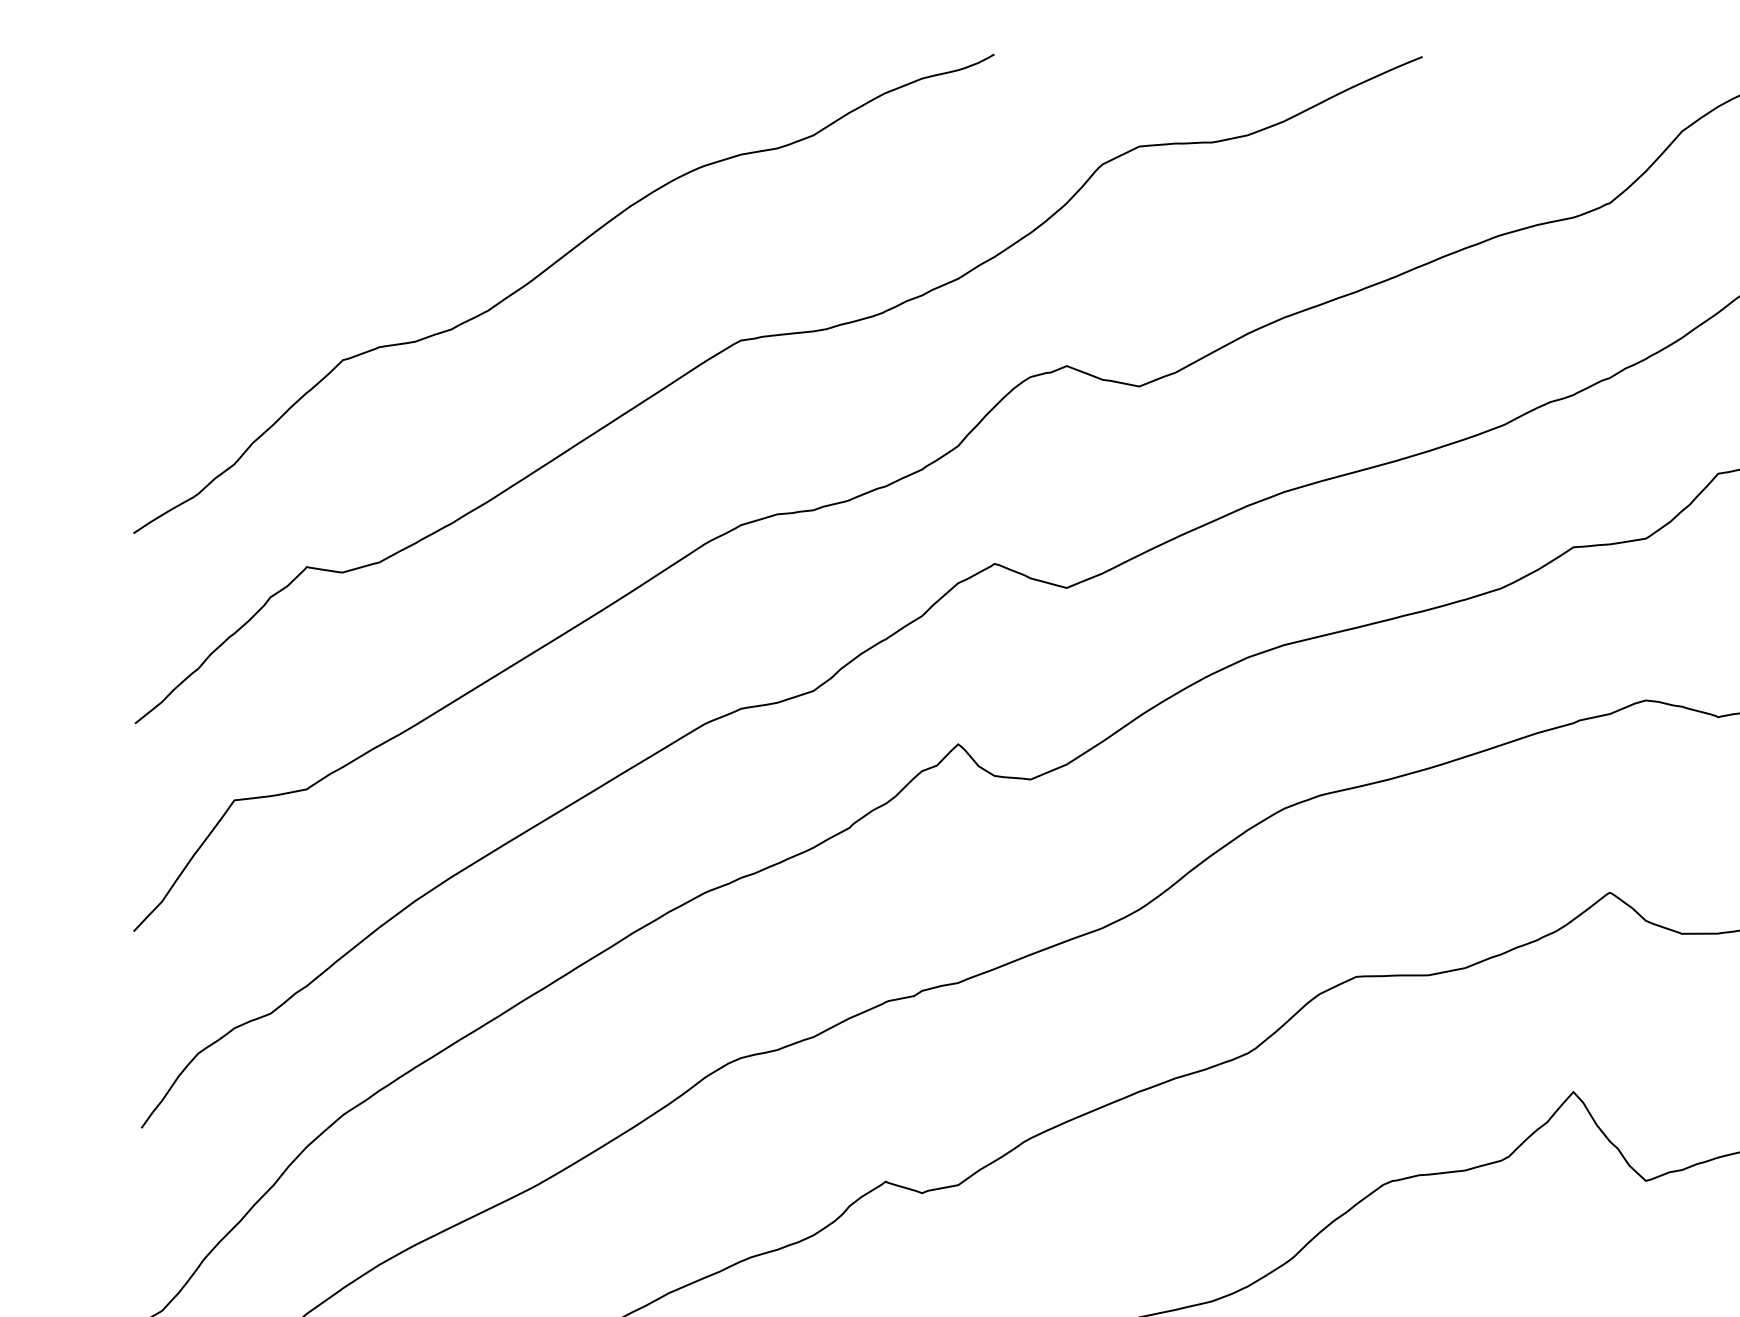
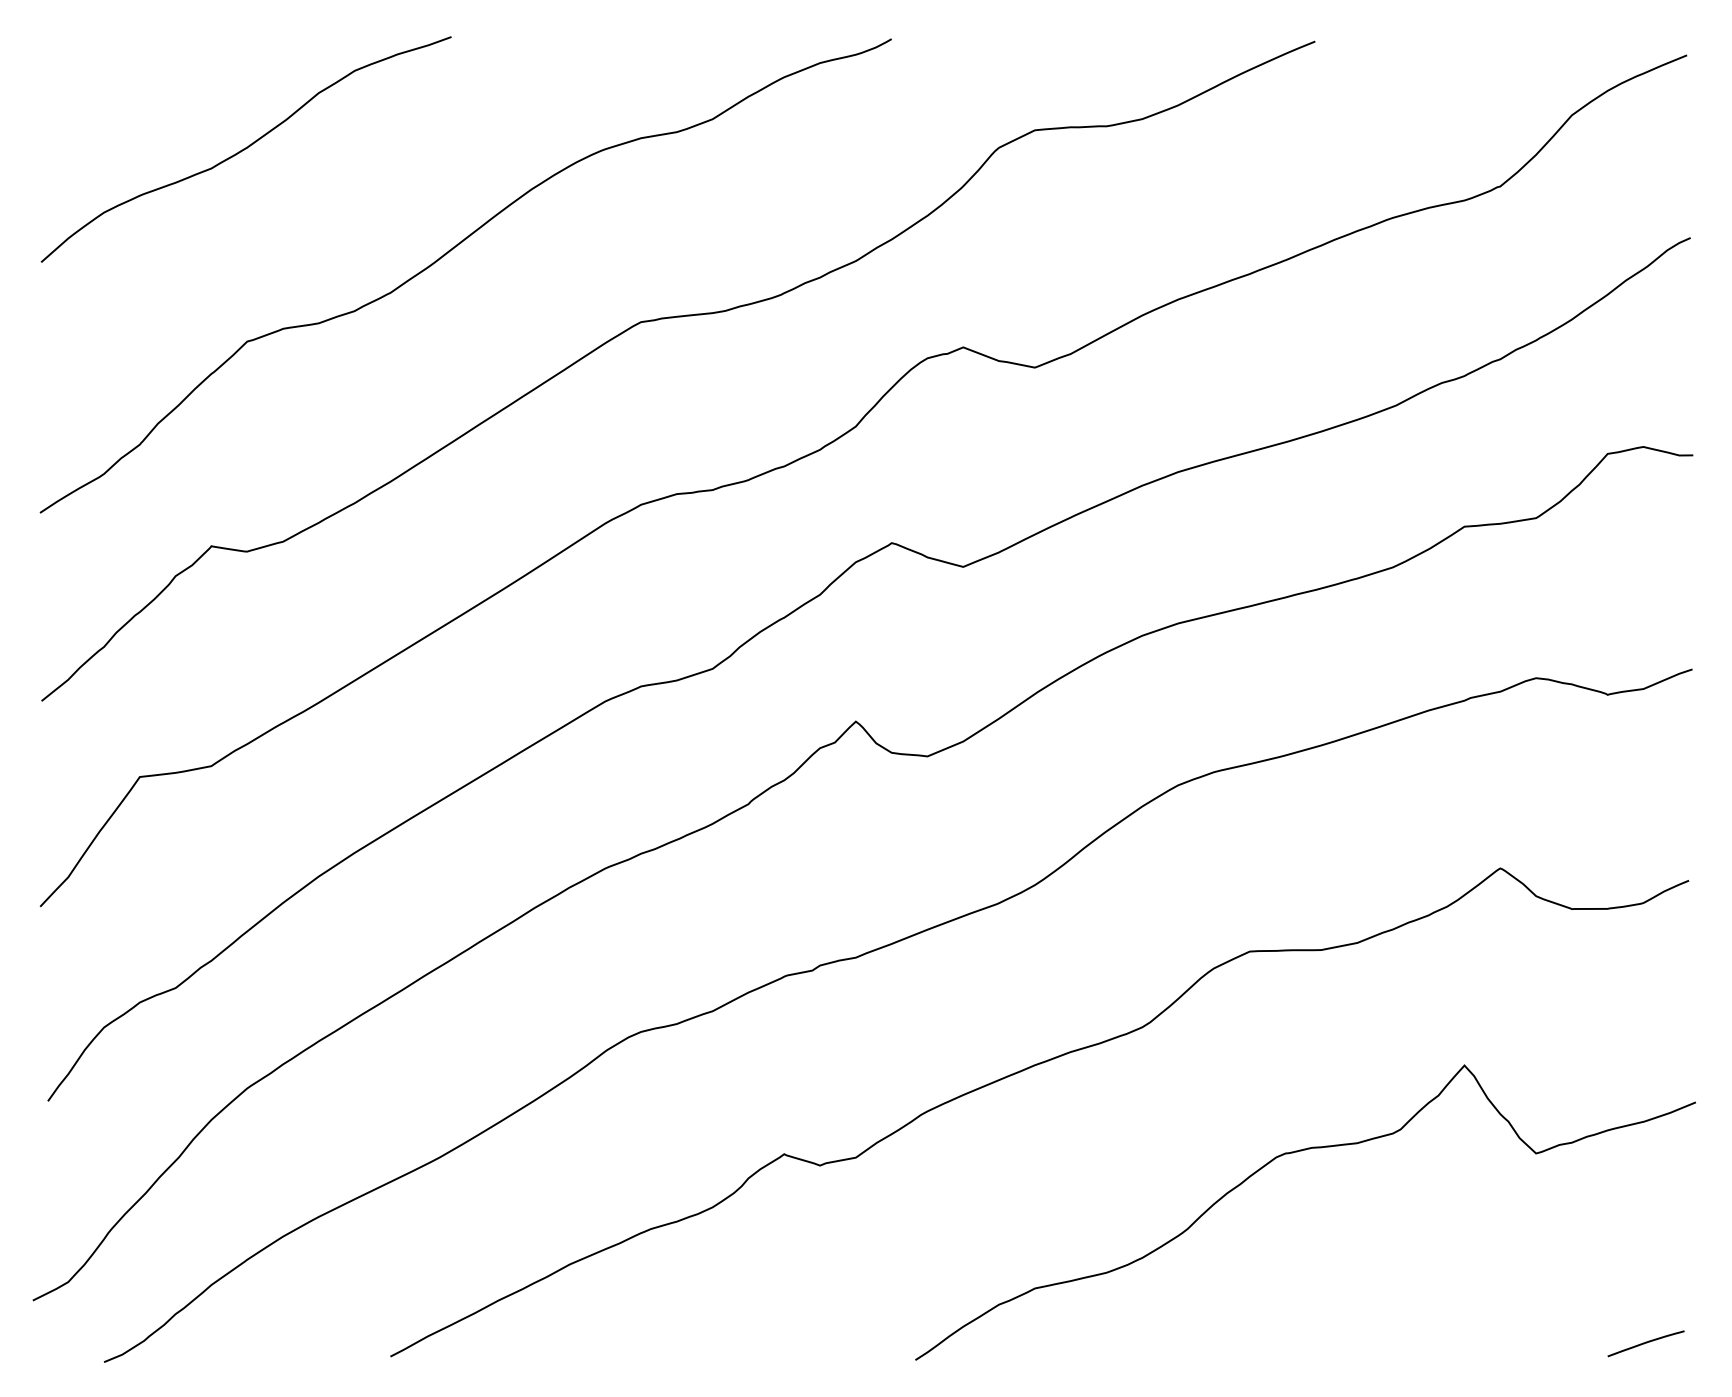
curve: (341, 166) -> (245, 149), added

